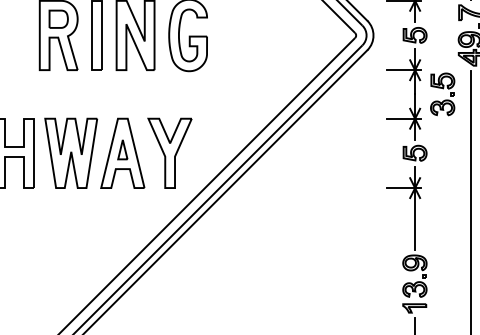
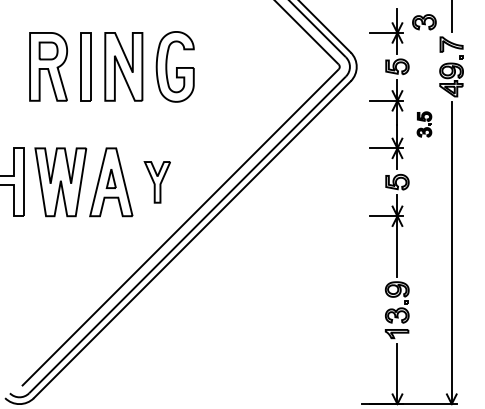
part: (442, 94) -> (424, 124), size x0.6
part: (169, 153) -> (157, 182), size x0.6

